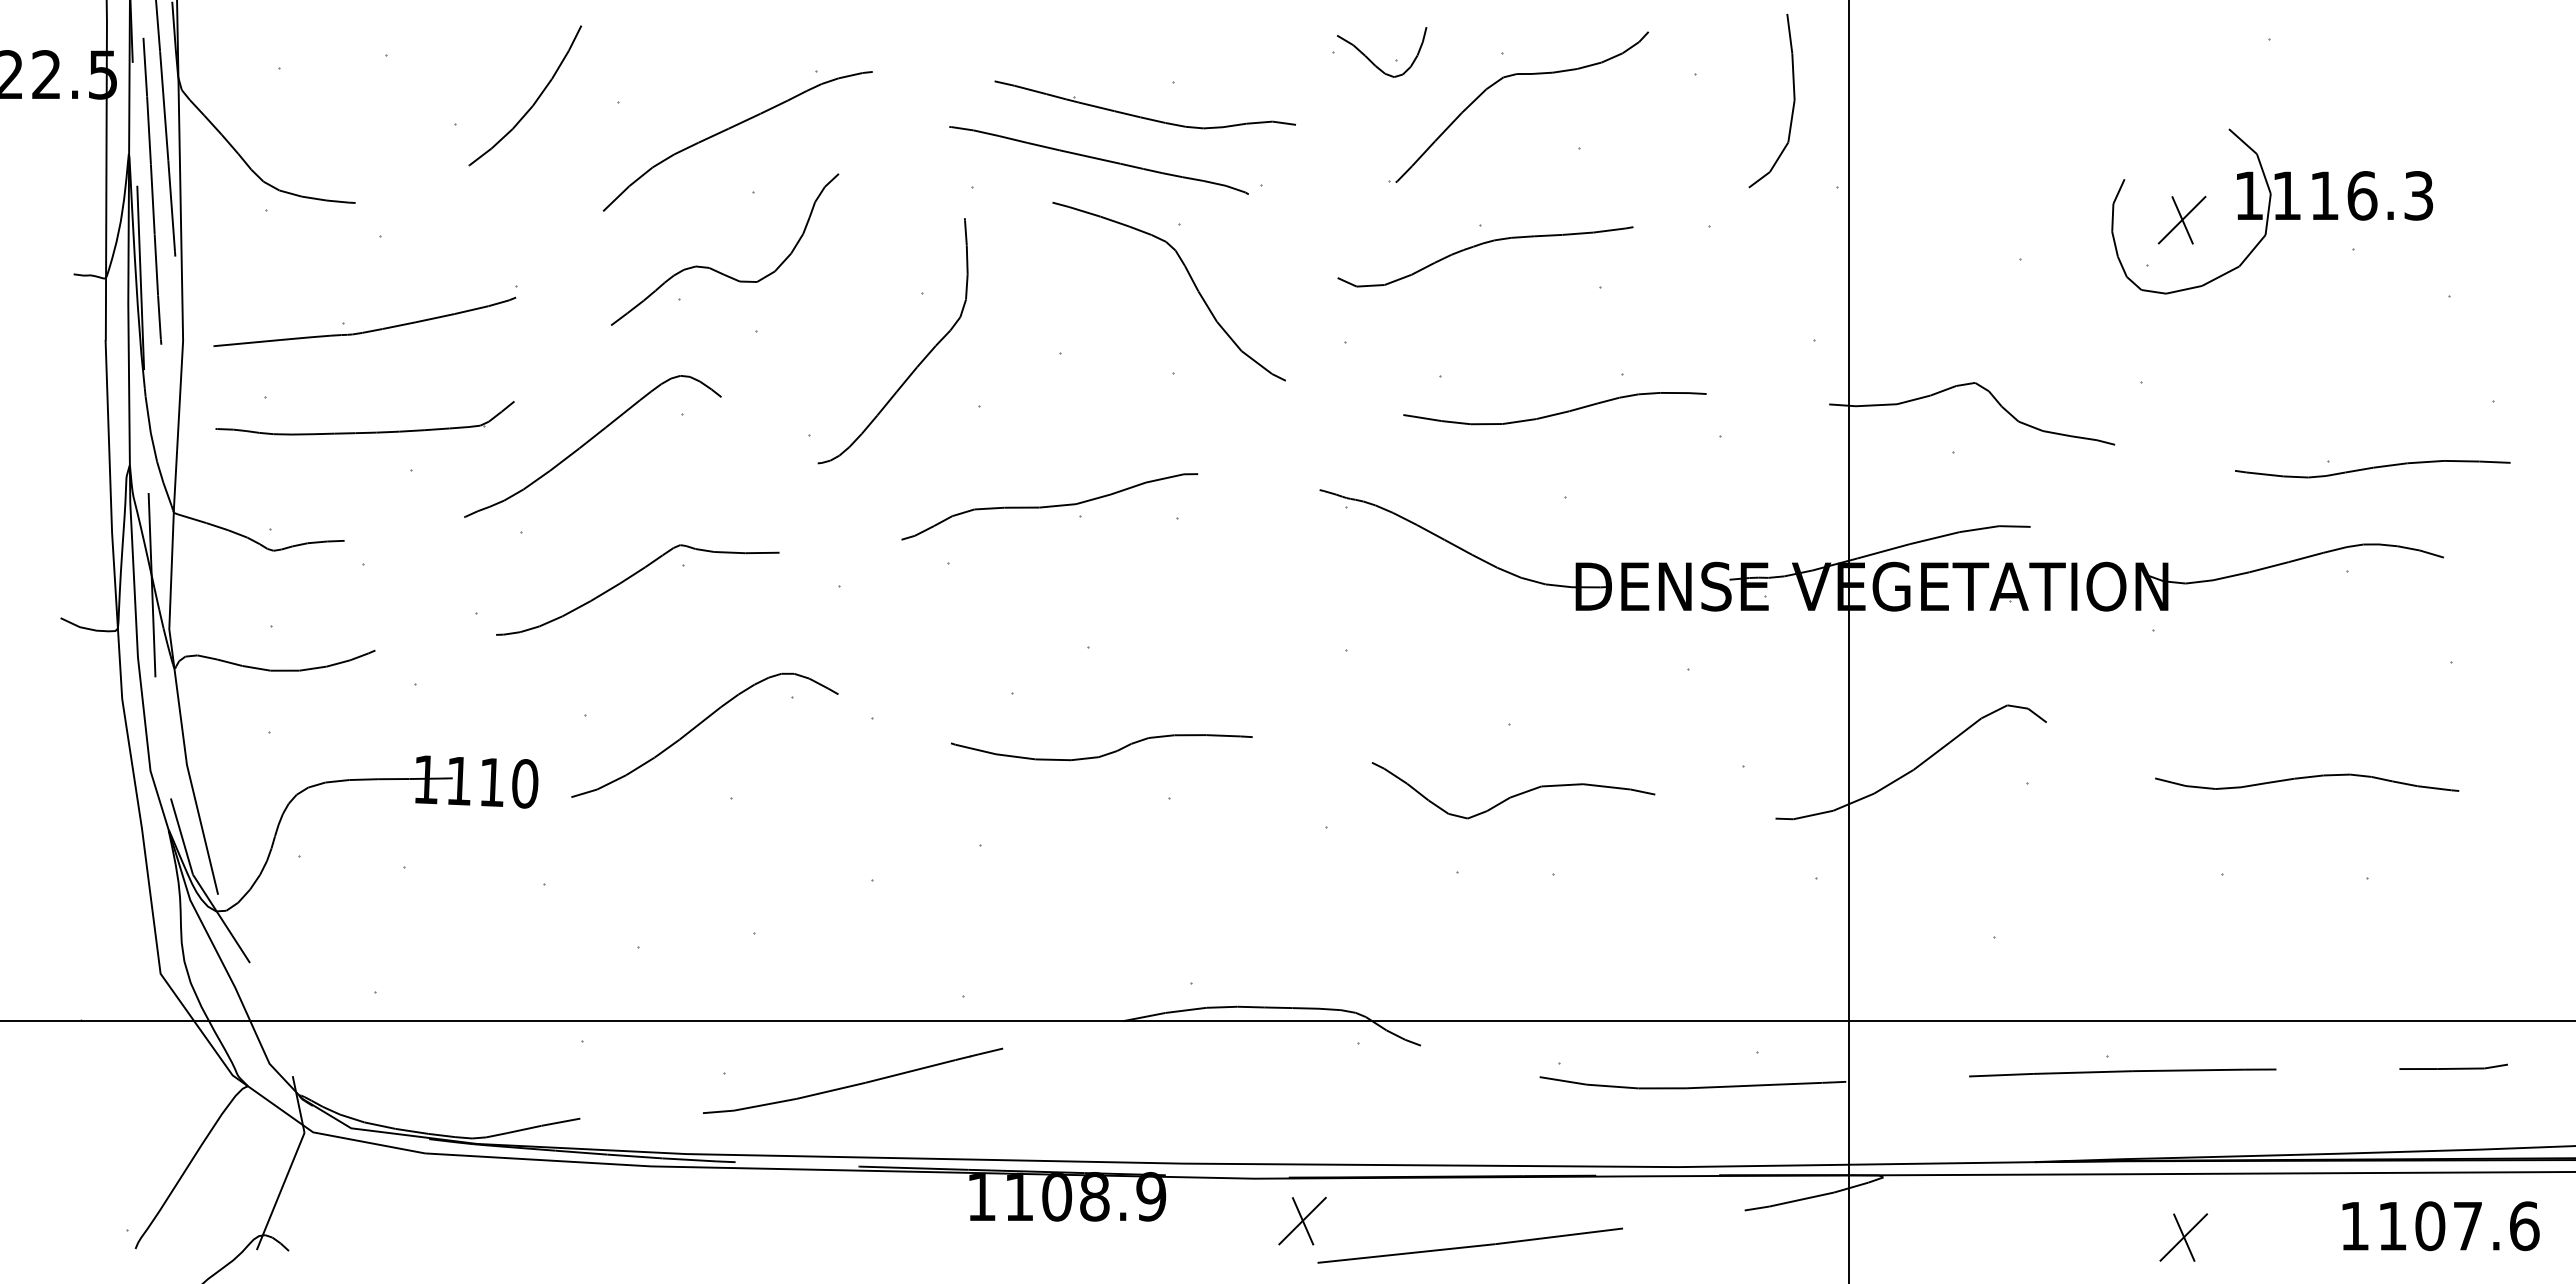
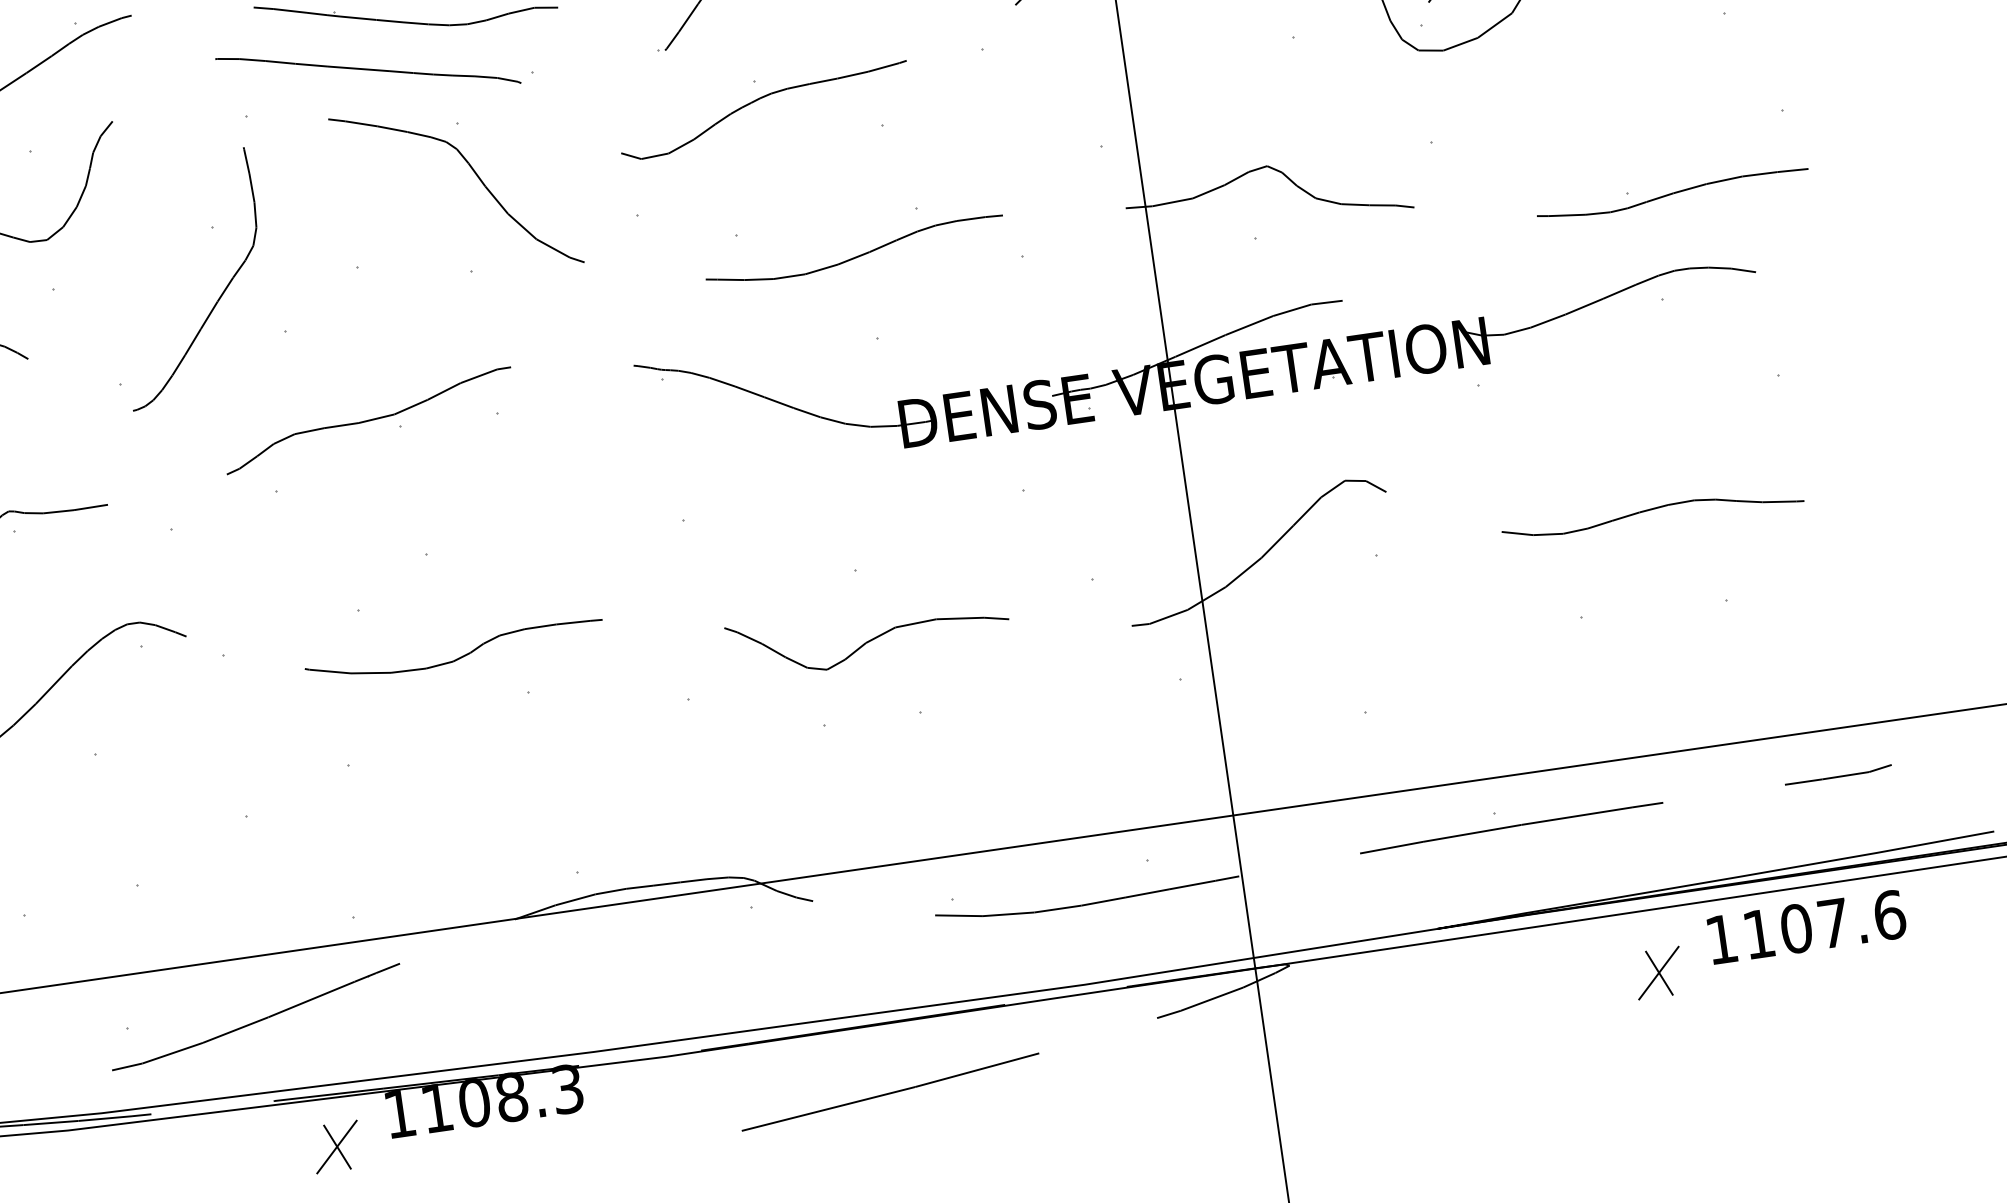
text: (1151, 1196) -> (567, 1088), 1108.9 -> 1108.3
part: (1302, 1220) -> (336, 1146), moved
text: (2440, 1226) -> (1806, 927), moved
part: (2183, 1237) -> (1658, 973), moved

